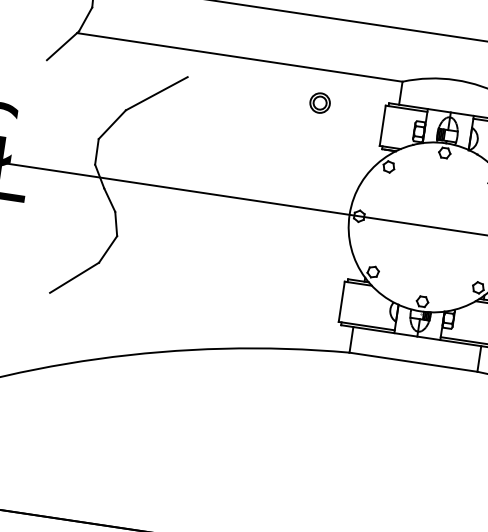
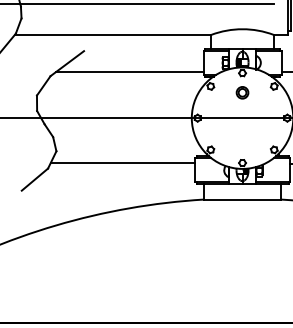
part: (320, 102) -> (242, 92), moved
line: (257, 123) -> (129, 72), added
line: (223, 271) -> (122, 162), added

